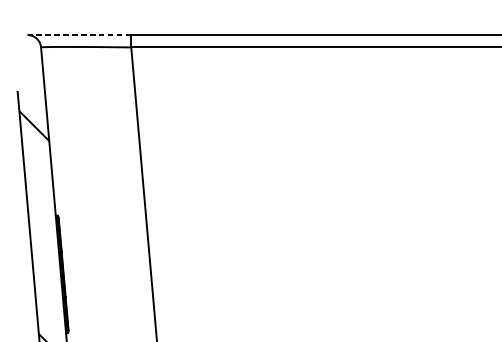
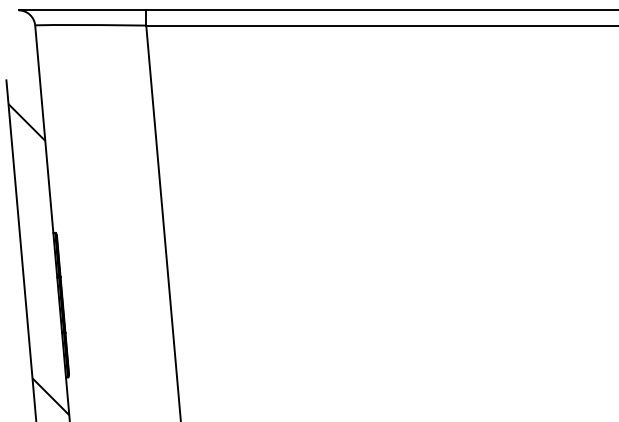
line: (79, 35) -> (82, 10), dashed -> solid

